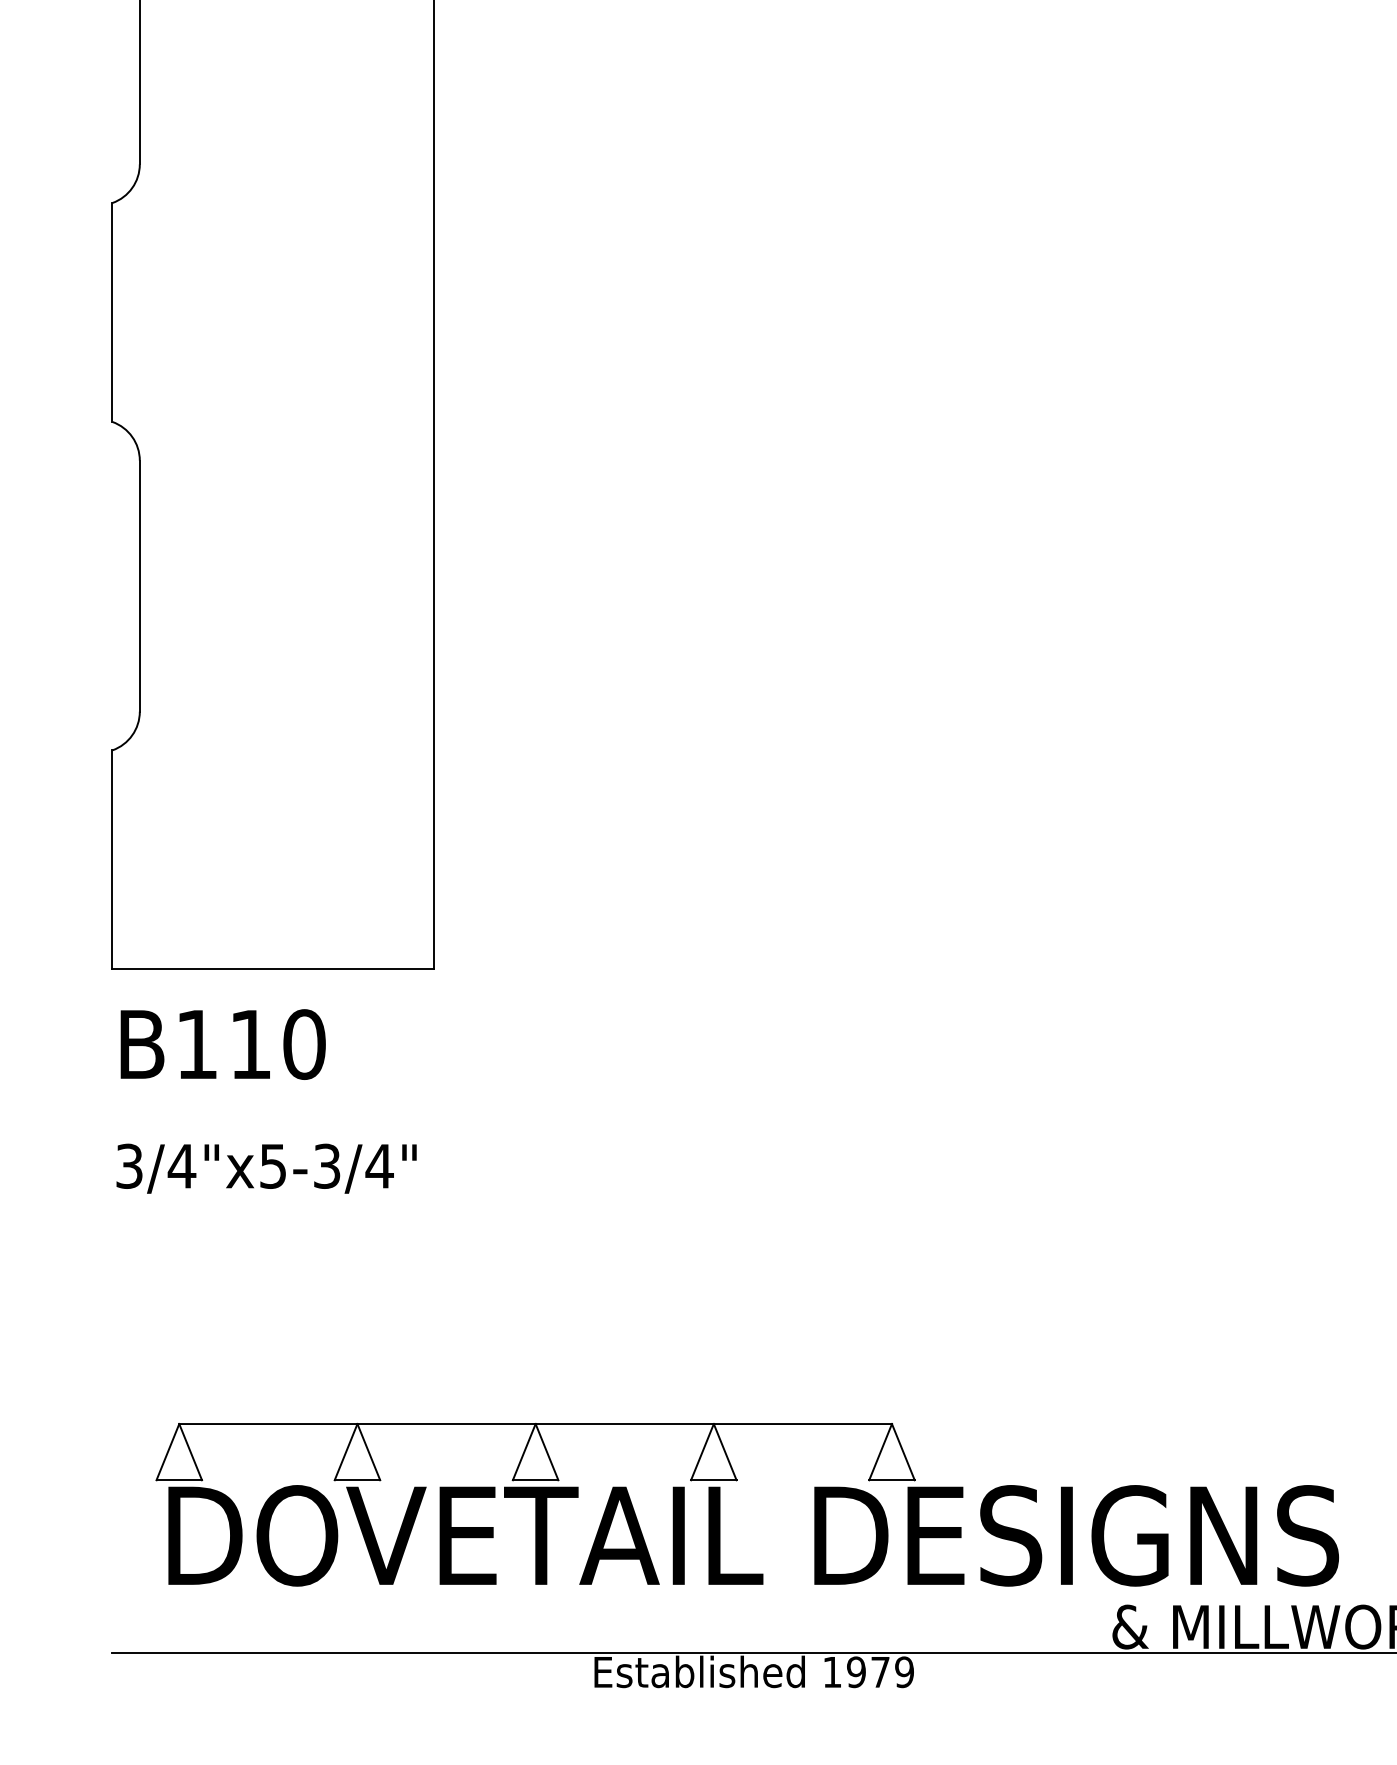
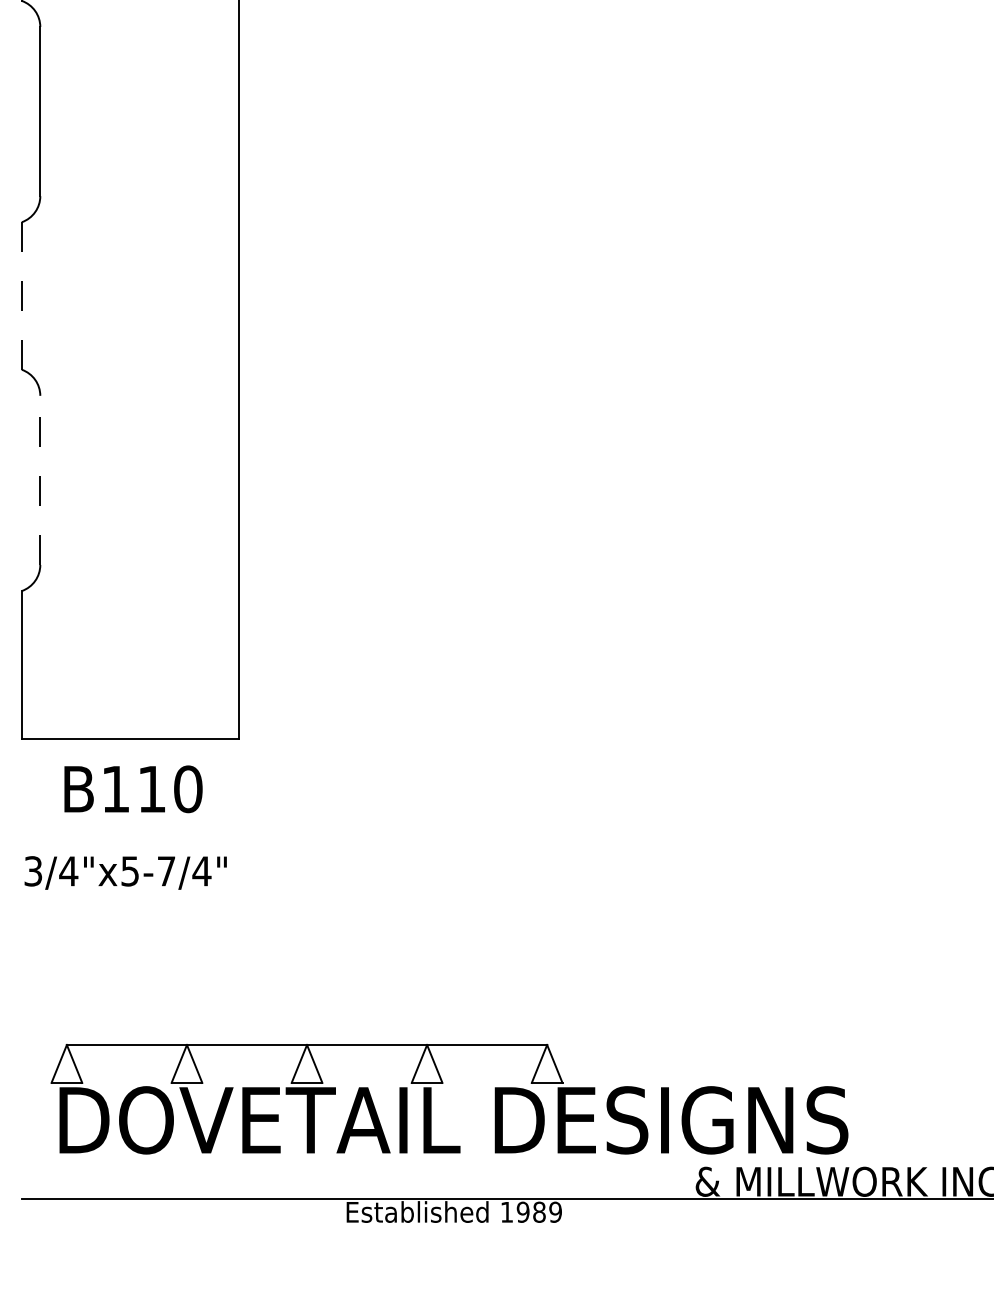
line: (111, 313) -> (21, 296), solid -> dashed
line: (140, 586) -> (40, 480), solid -> dashed
text: (223, 1044) -> (133, 789), moved
text: (327, 1166) -> (166, 871), 3/4"x5-3/4" -> 3/4"x5-7/4"
text: (880, 1671) -> (539, 1211), 1979 -> 1989

